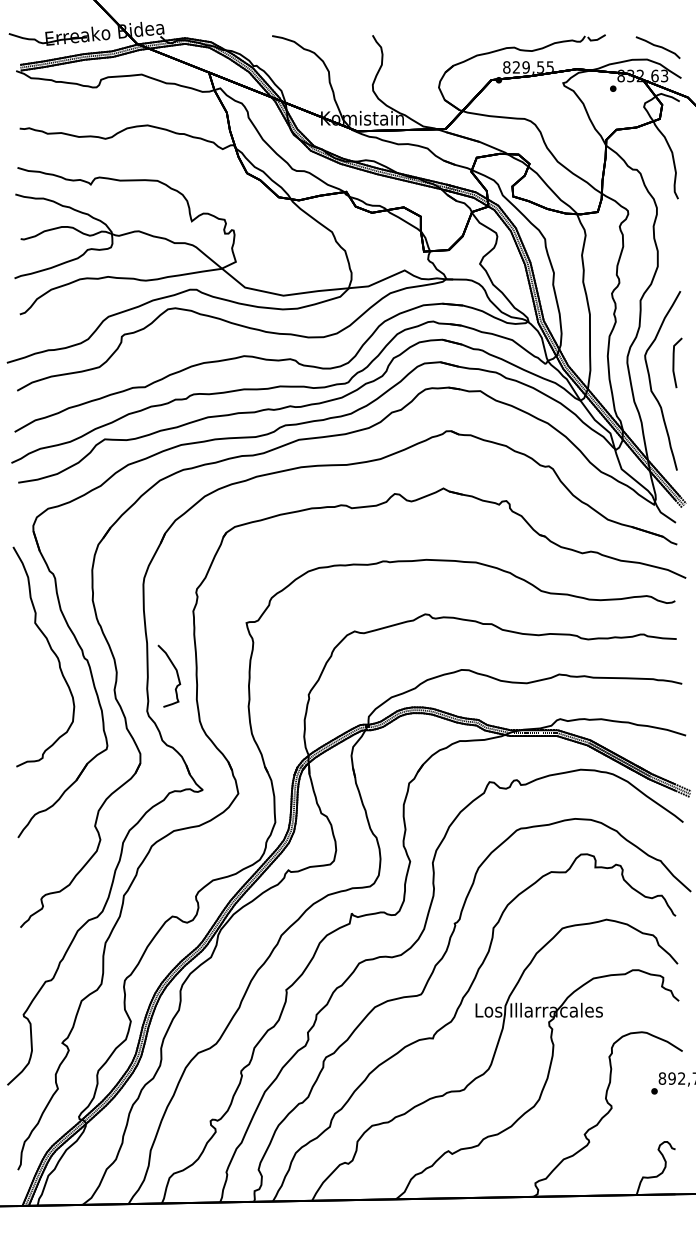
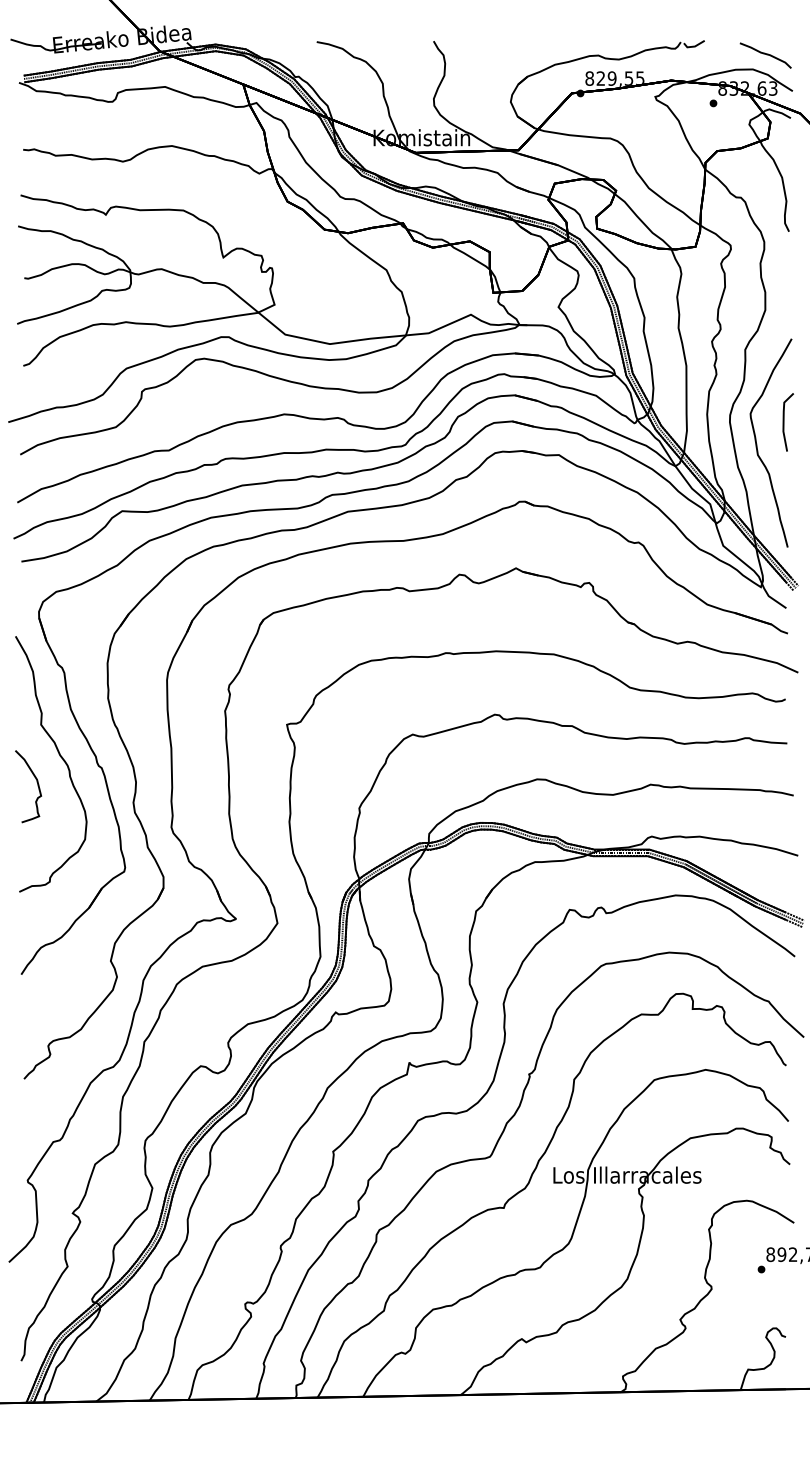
part: (176, 674) -> (36, 784), moved

